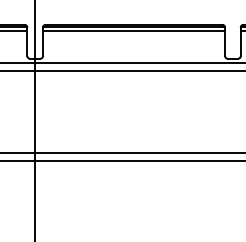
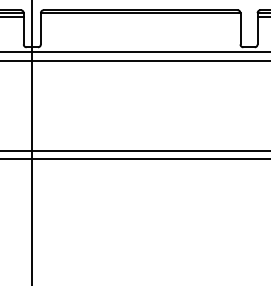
line: (133, 30) -> (140, 16), removed

